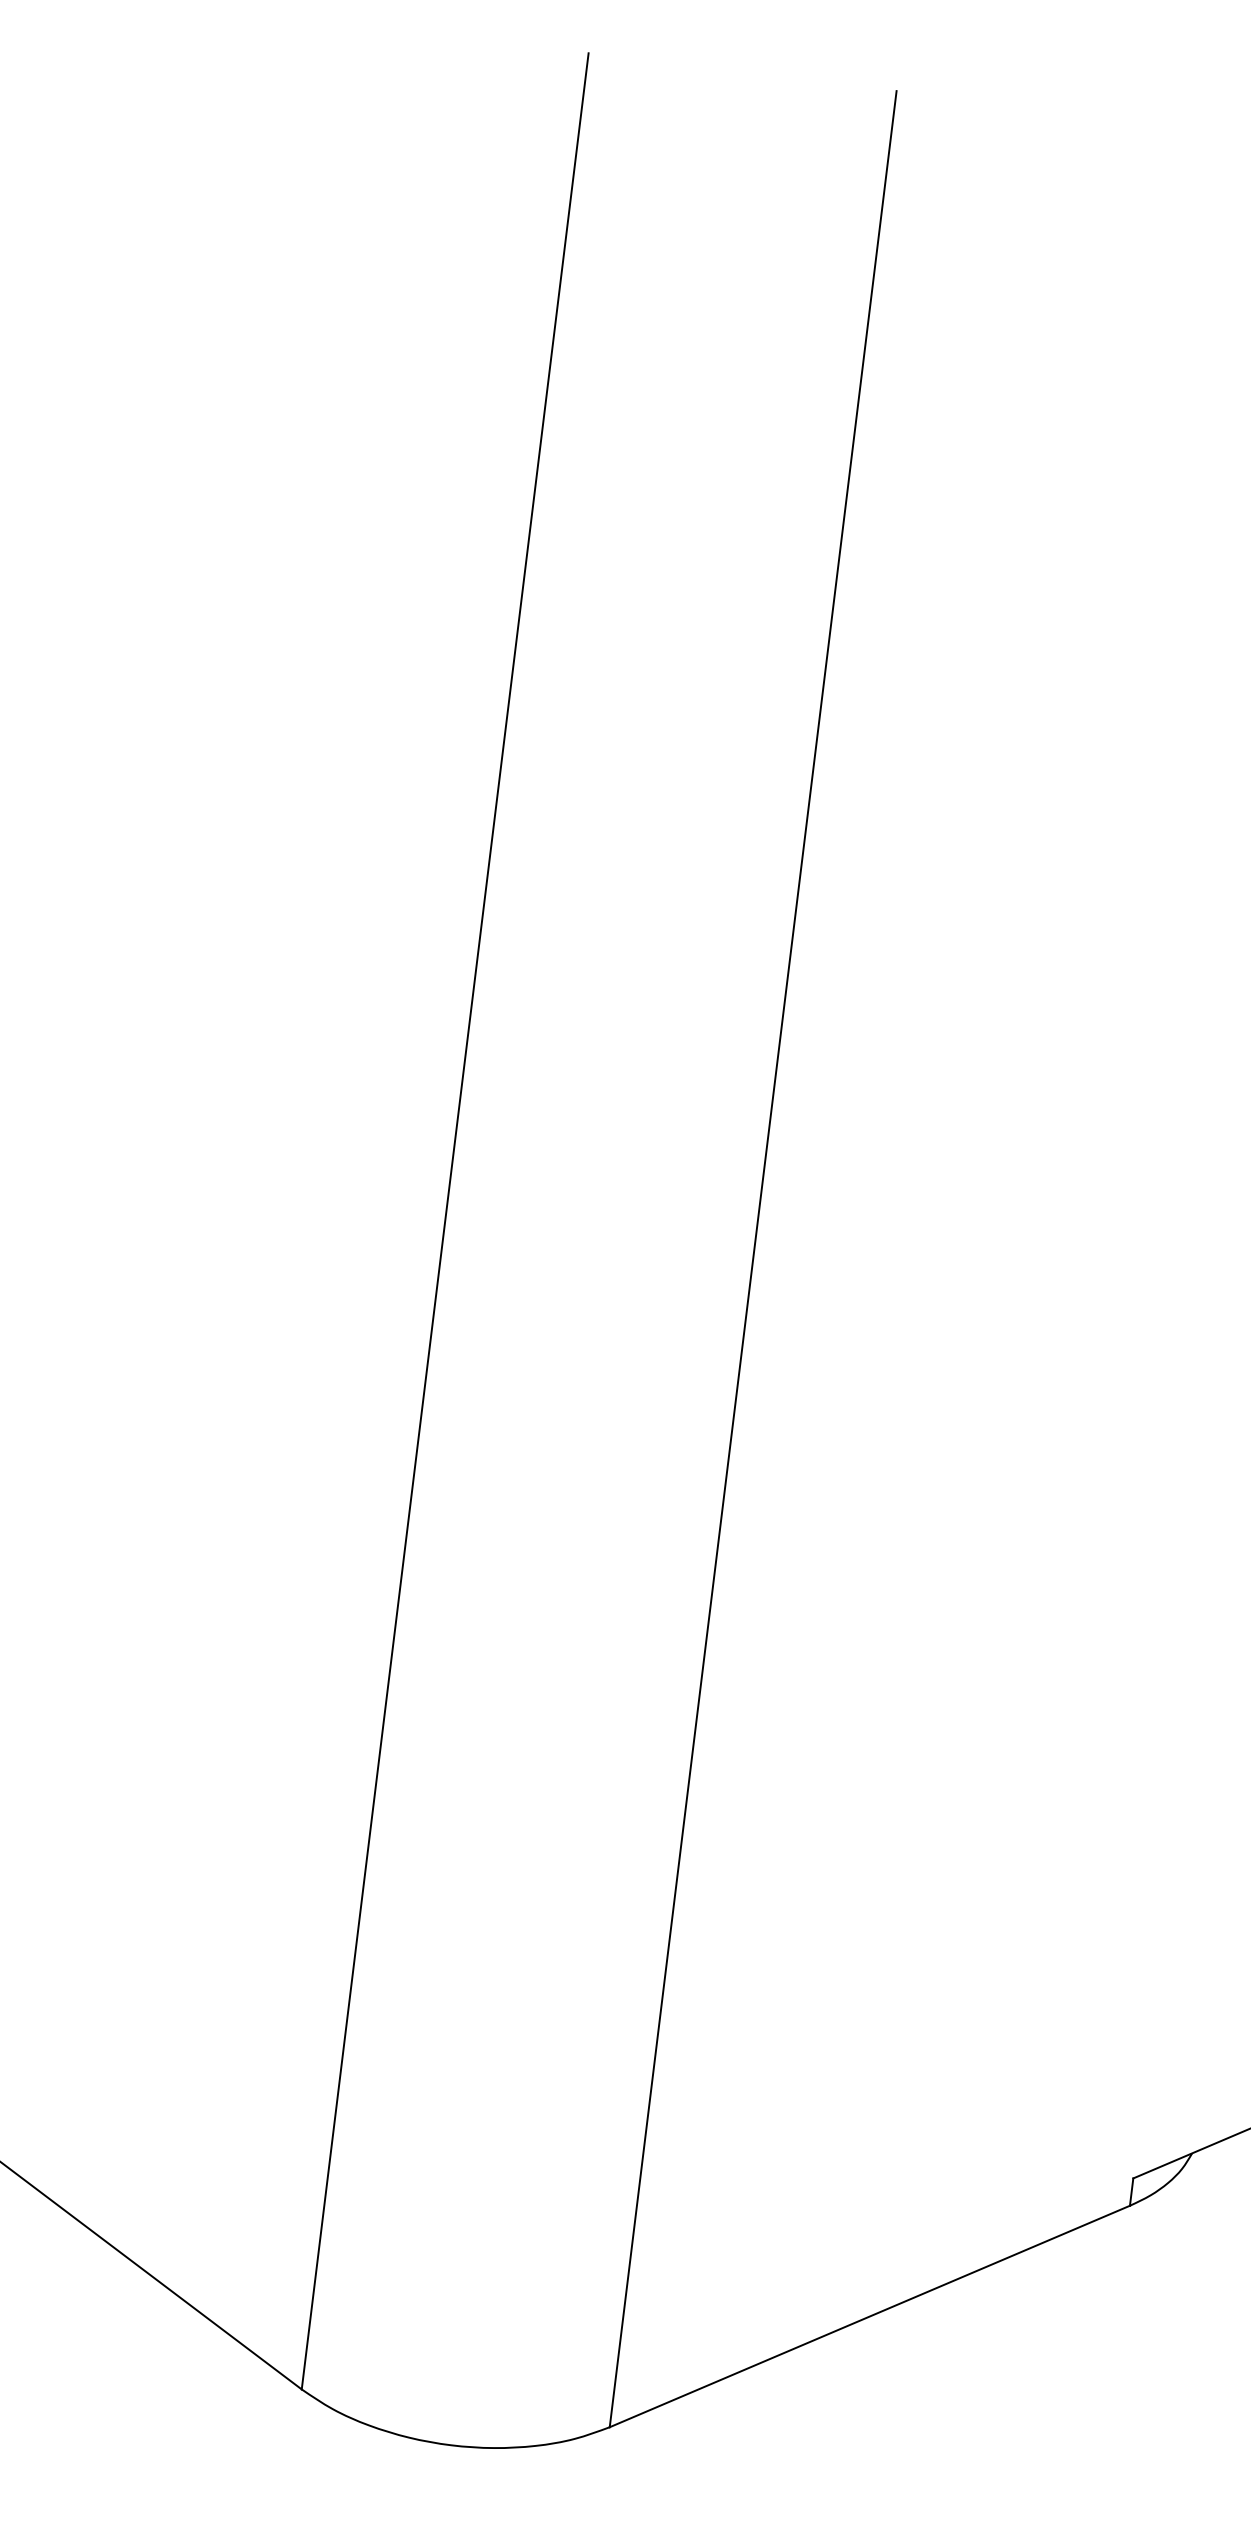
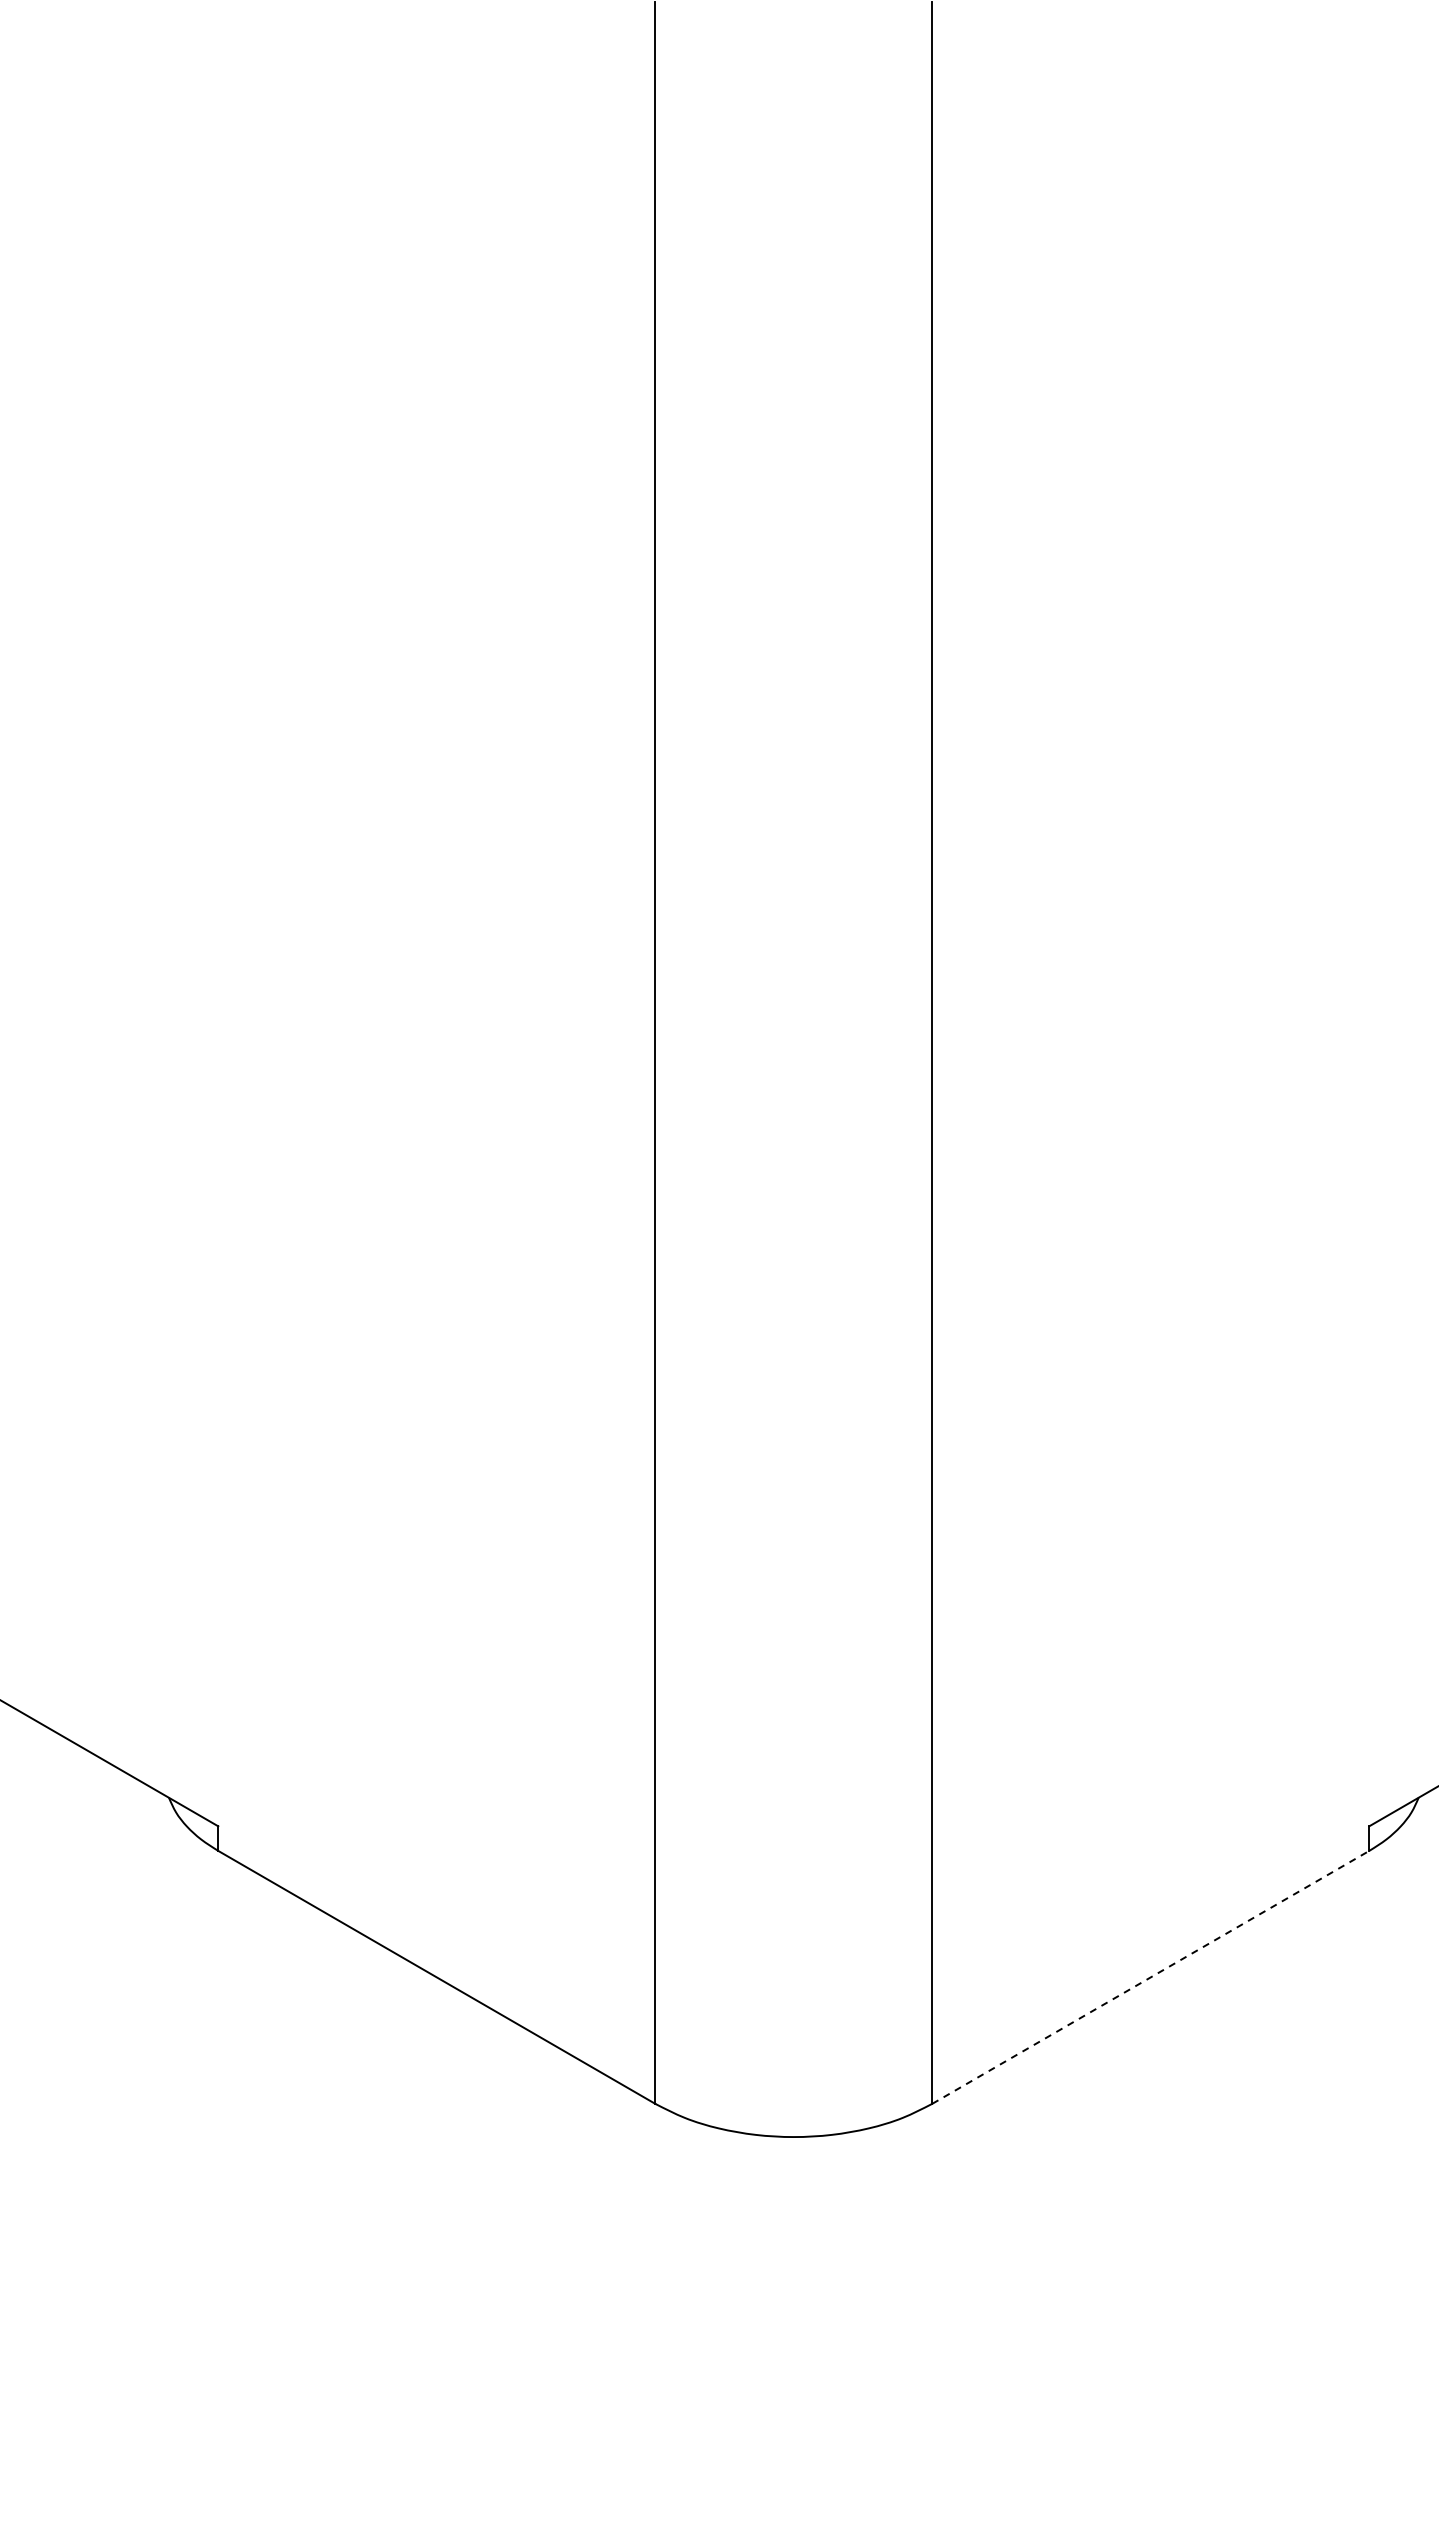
line: (870, 2316) -> (1151, 1977), solid -> dashed

